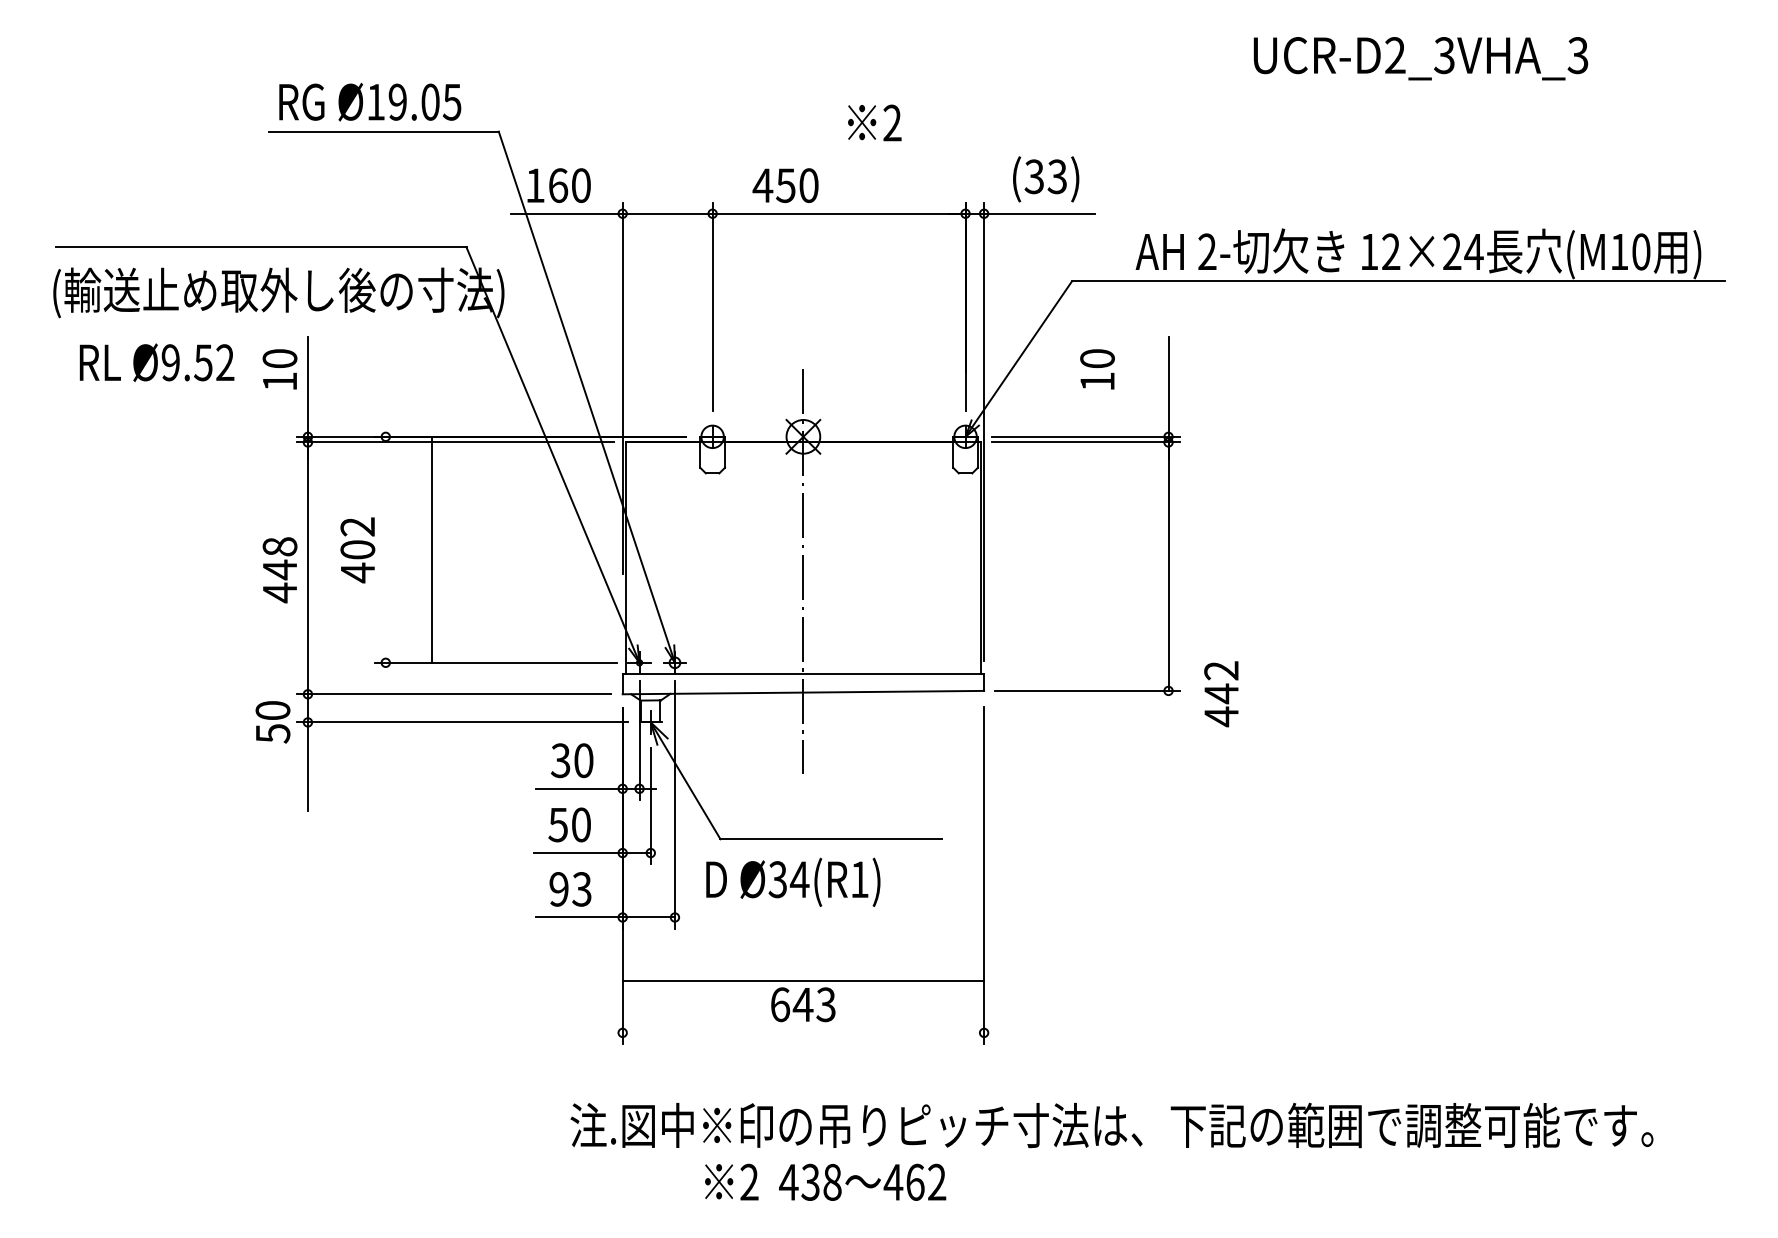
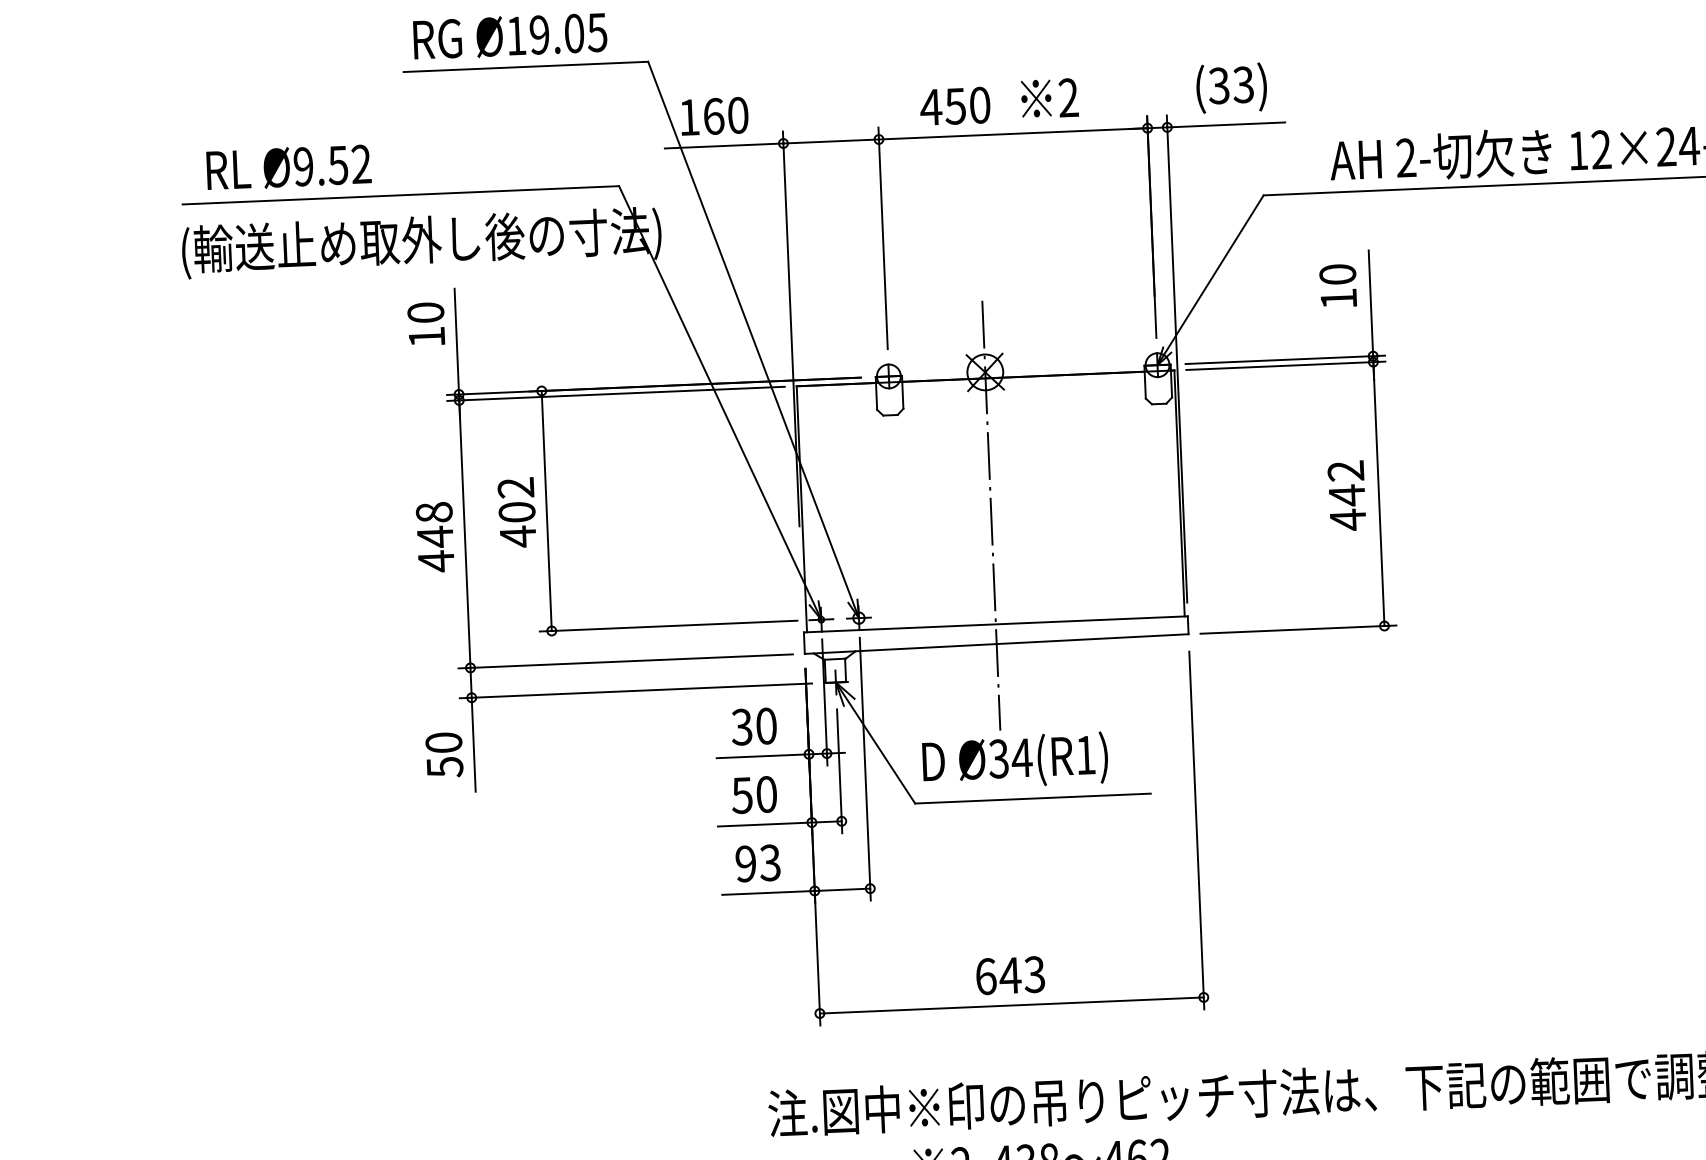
text: (874, 122) -> (1049, 98), moved
text: (156, 362) -> (288, 167), moved
text: (1097, 369) -> (1338, 285), moved
line: (431, 549) -> (546, 510), moved
text: (1221, 694) -> (1347, 496), moved
text: (272, 722) -> (443, 755), moved
text: (793, 881) -> (1015, 760), moved
line: (803, 980) -> (1011, 1005), moved

